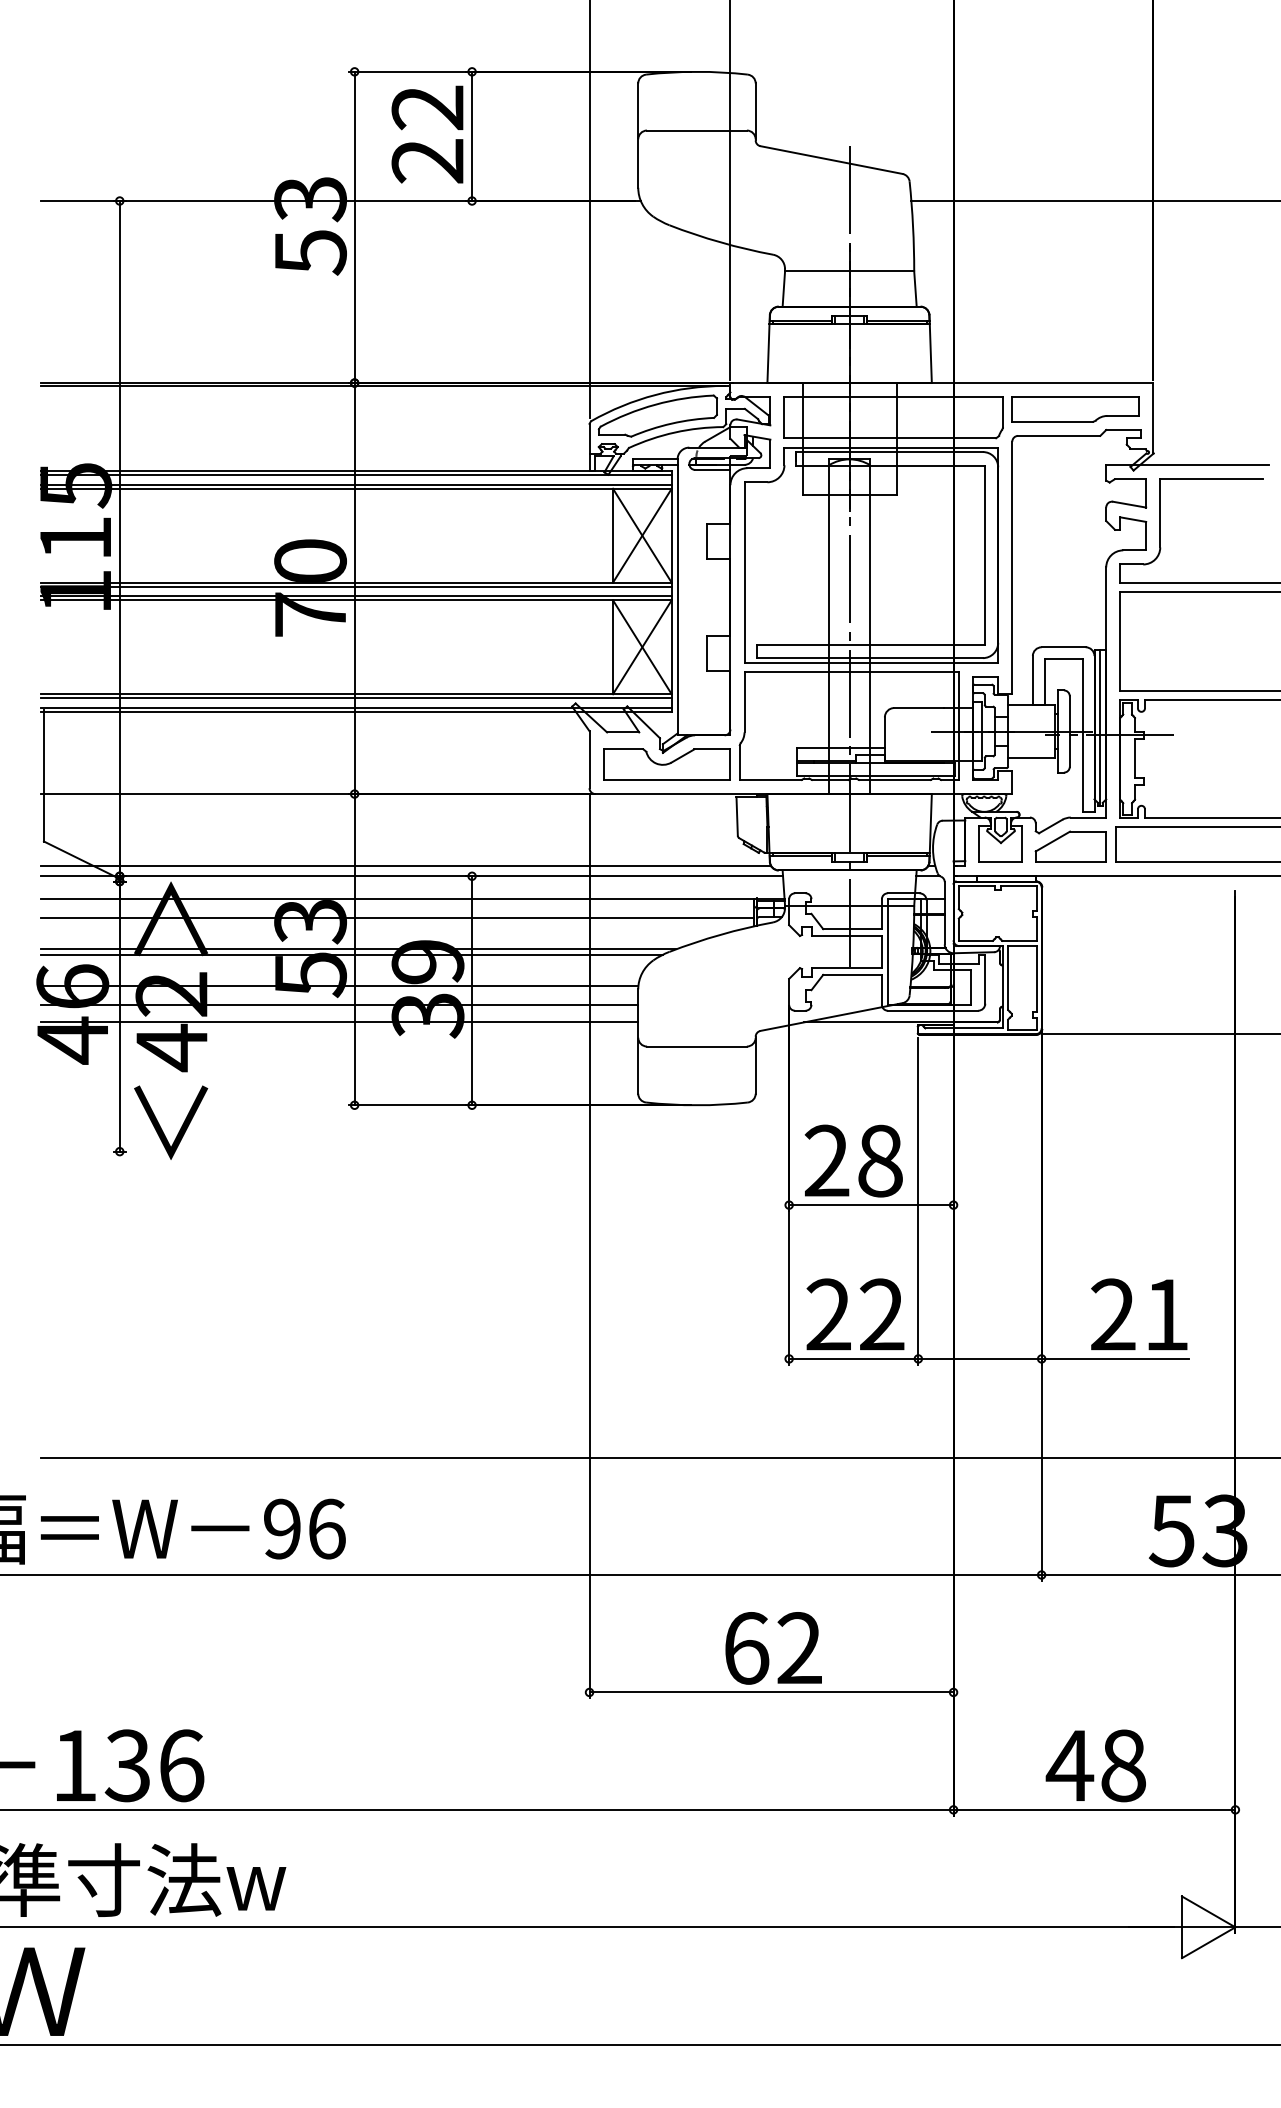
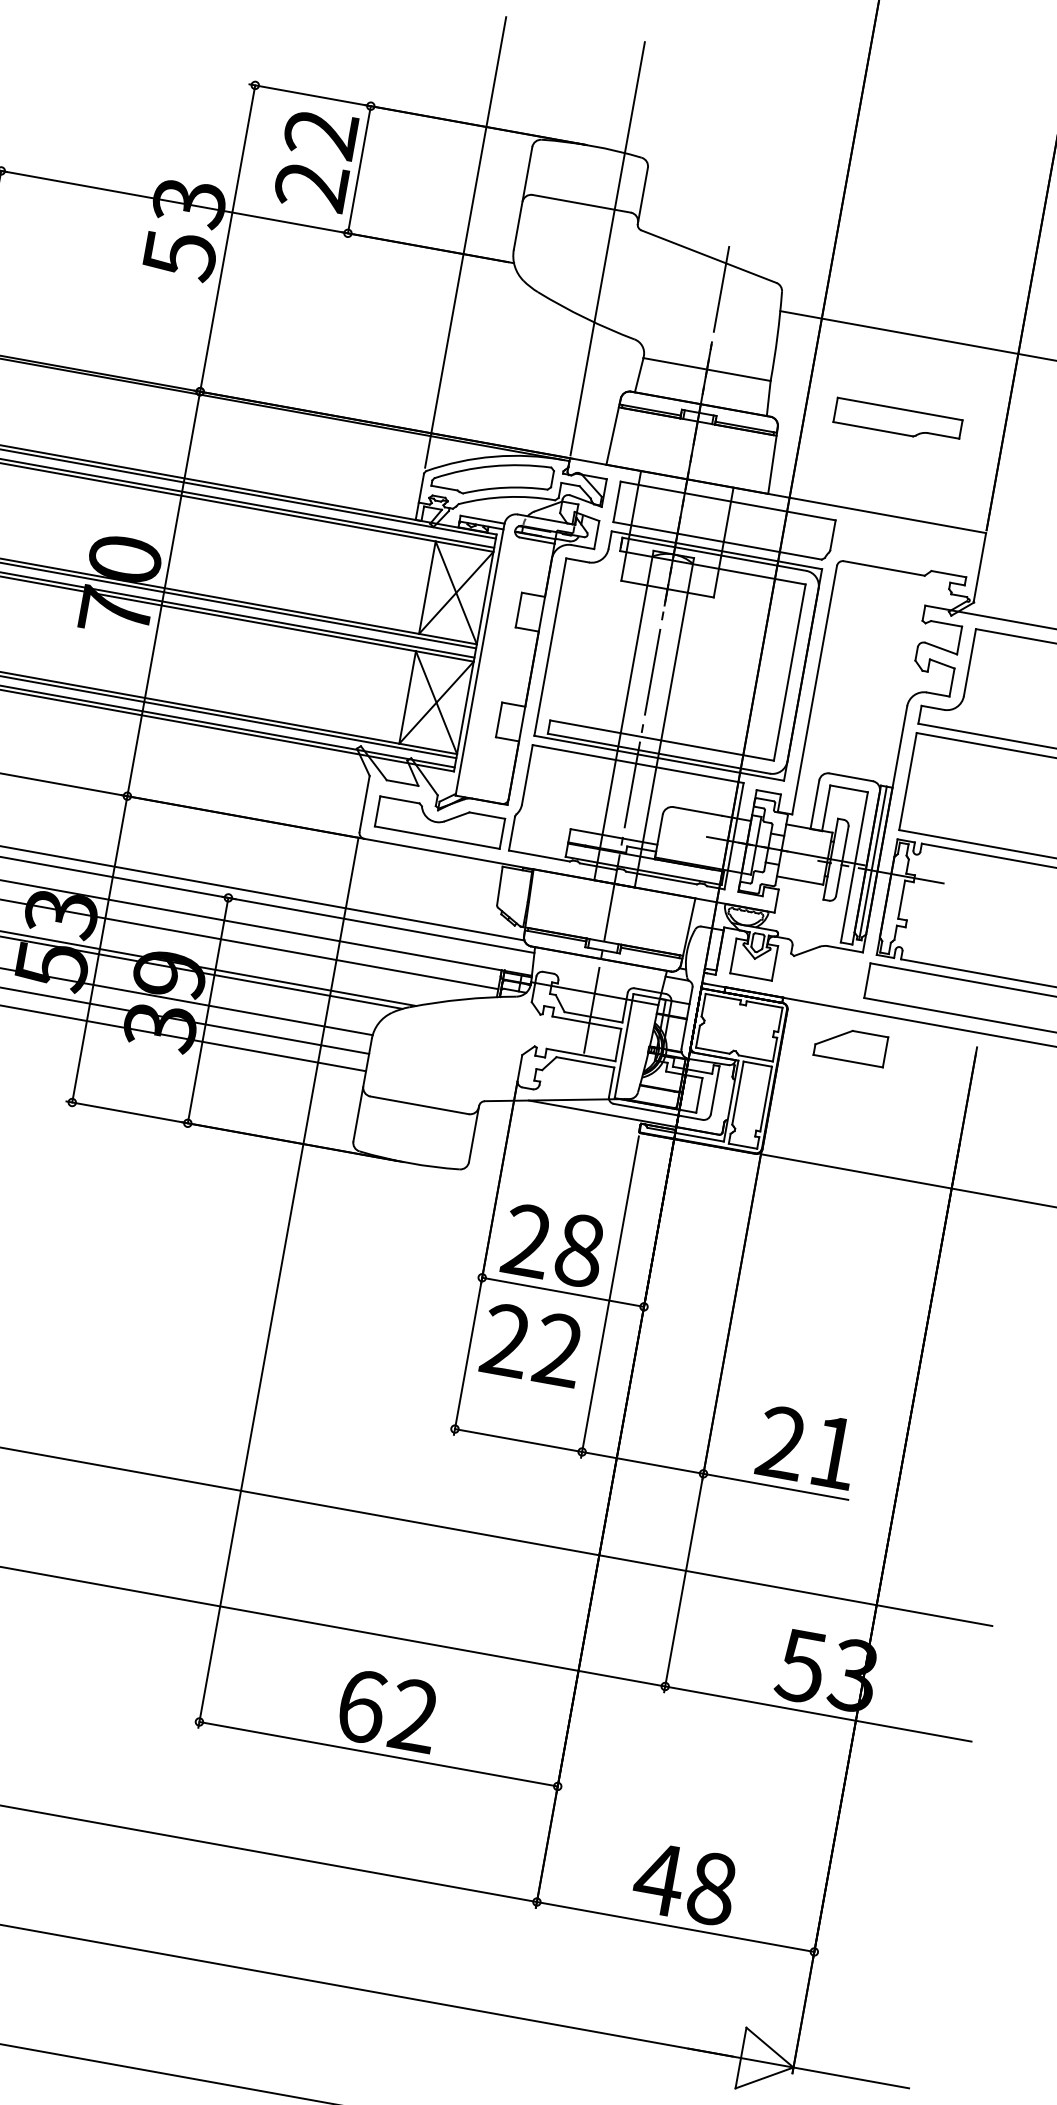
part: (1075, 409) -> (897, 421), moved
part: (1070, 846) -> (850, 1045), moved
text: (855, 1314) -> (532, 1345), moved

